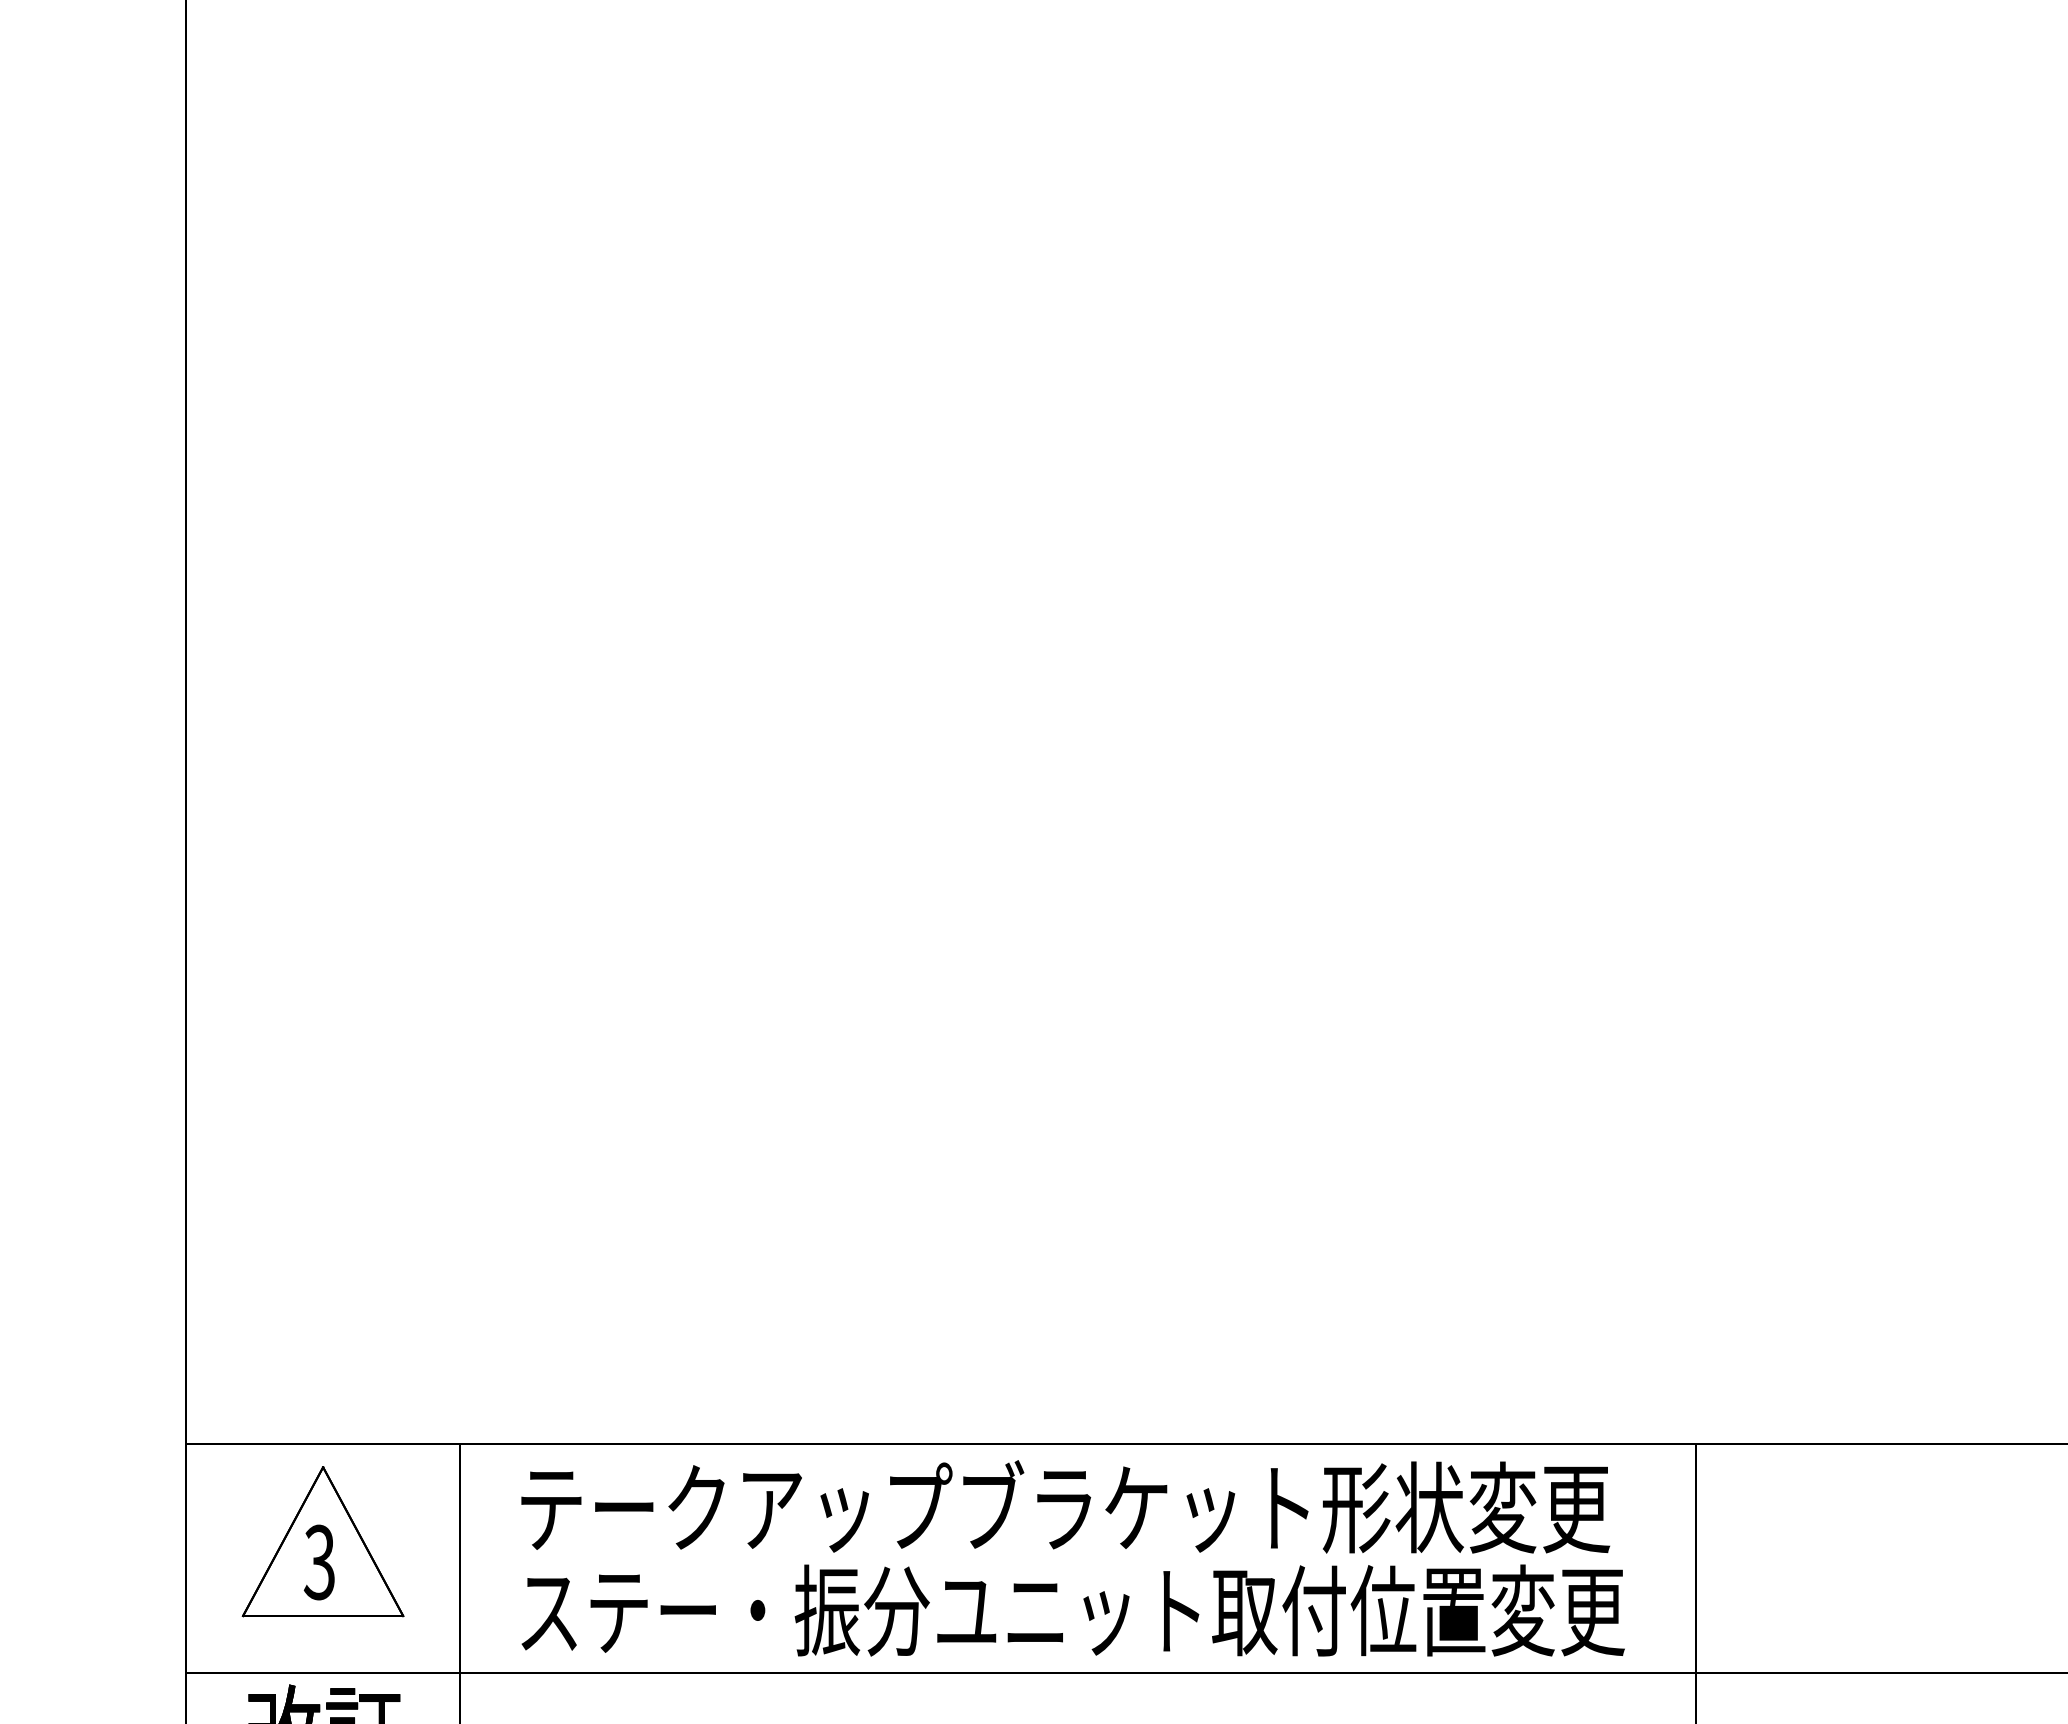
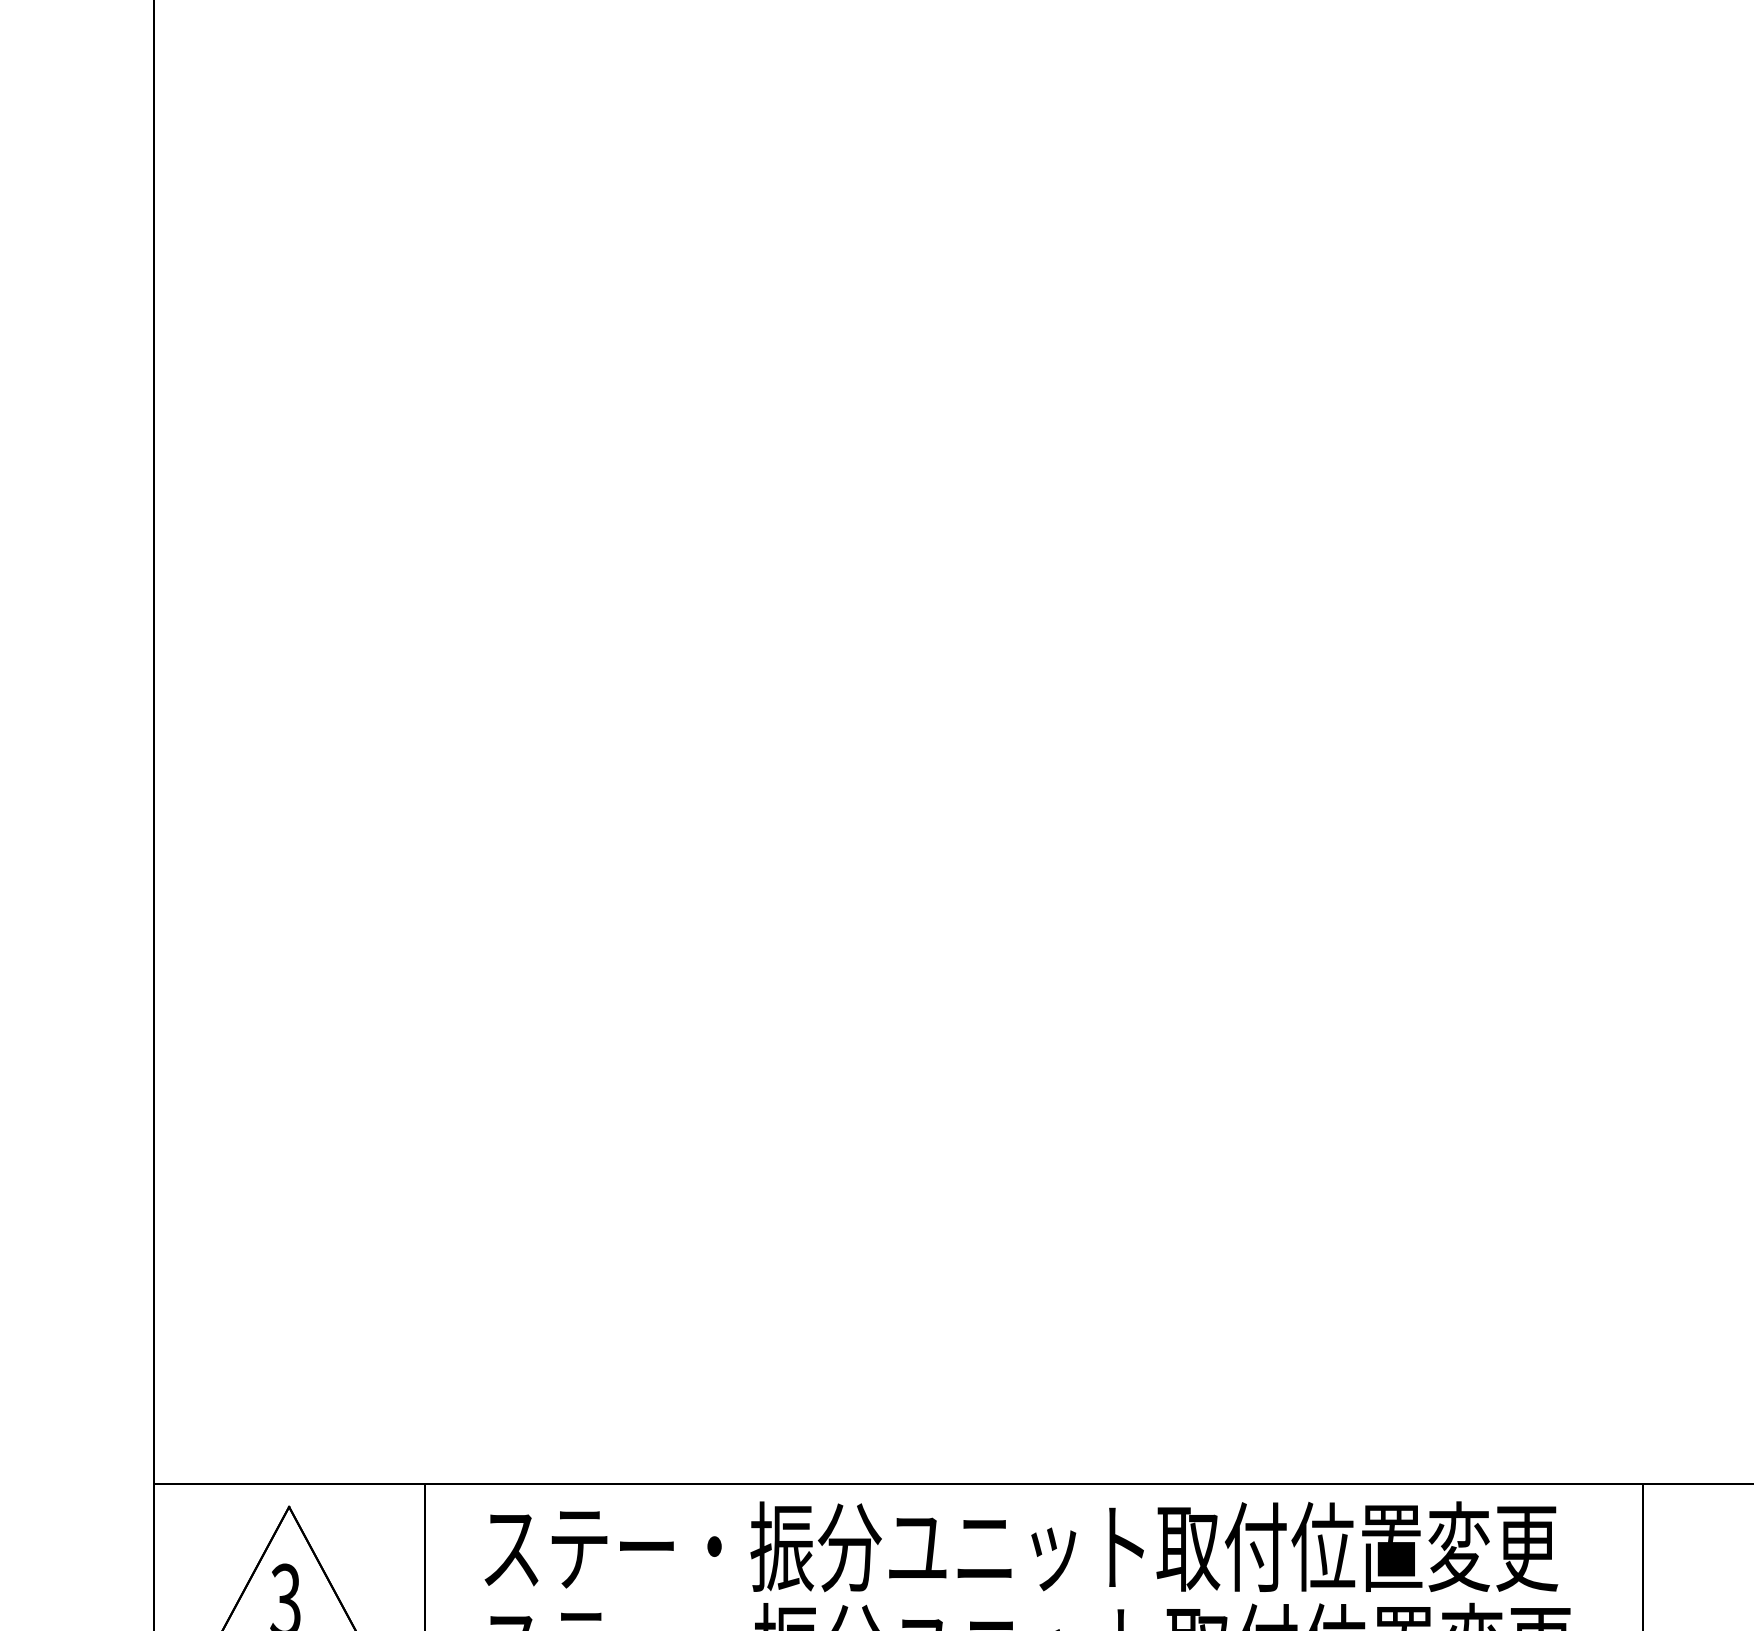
text: (1065, 1506) -> (1021, 1545), テークアップブラケット形状変更 -> ステー・振分ユニット取付位置変更

